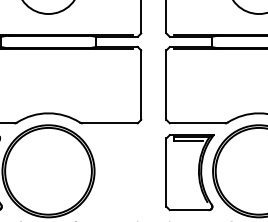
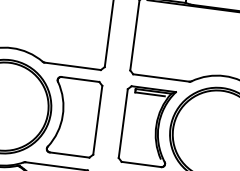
part: (118, 172) -> (74, 117), added

